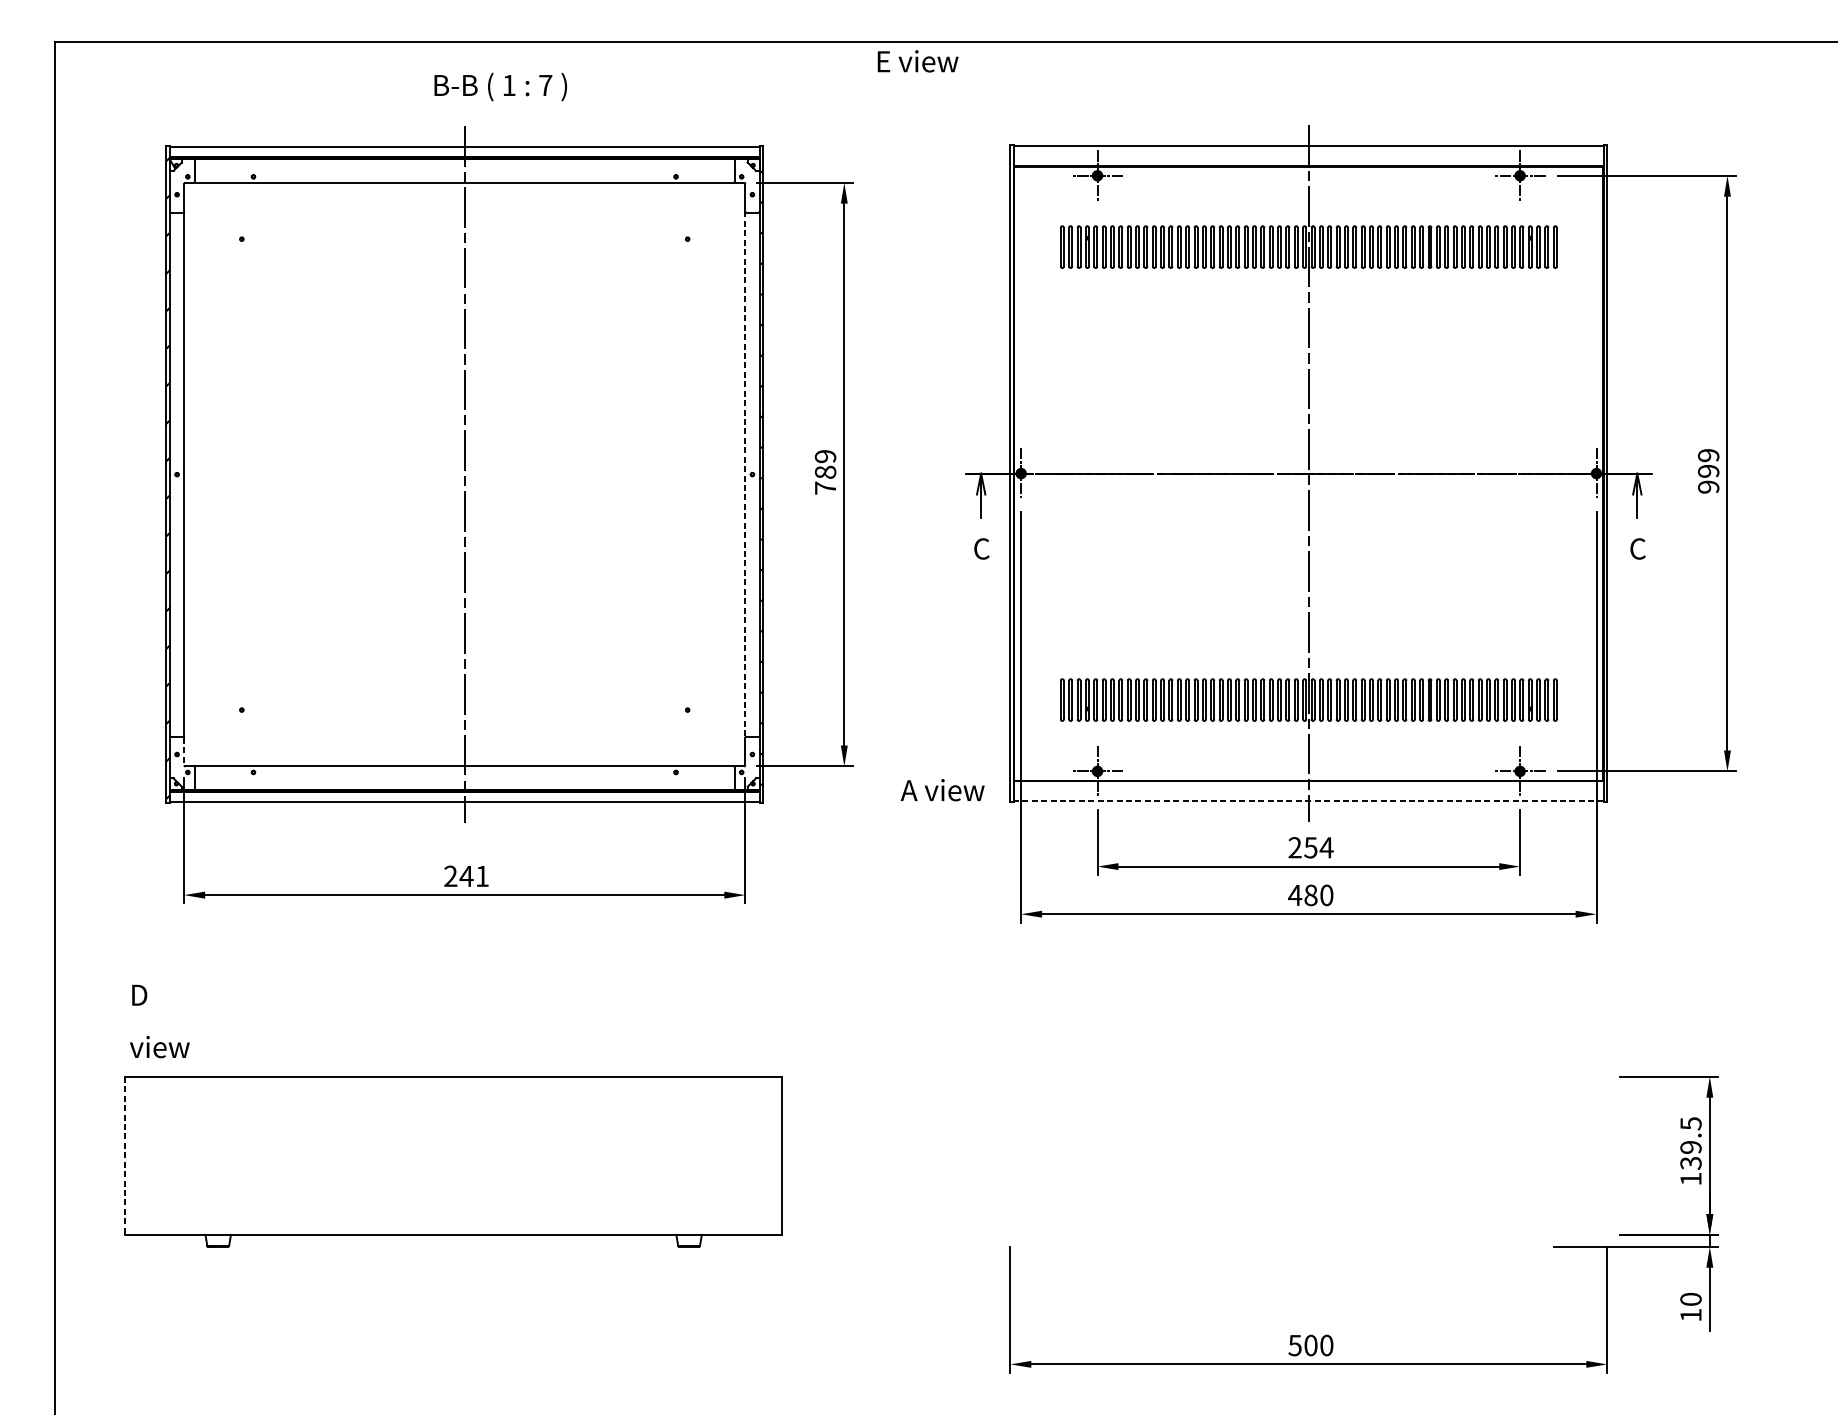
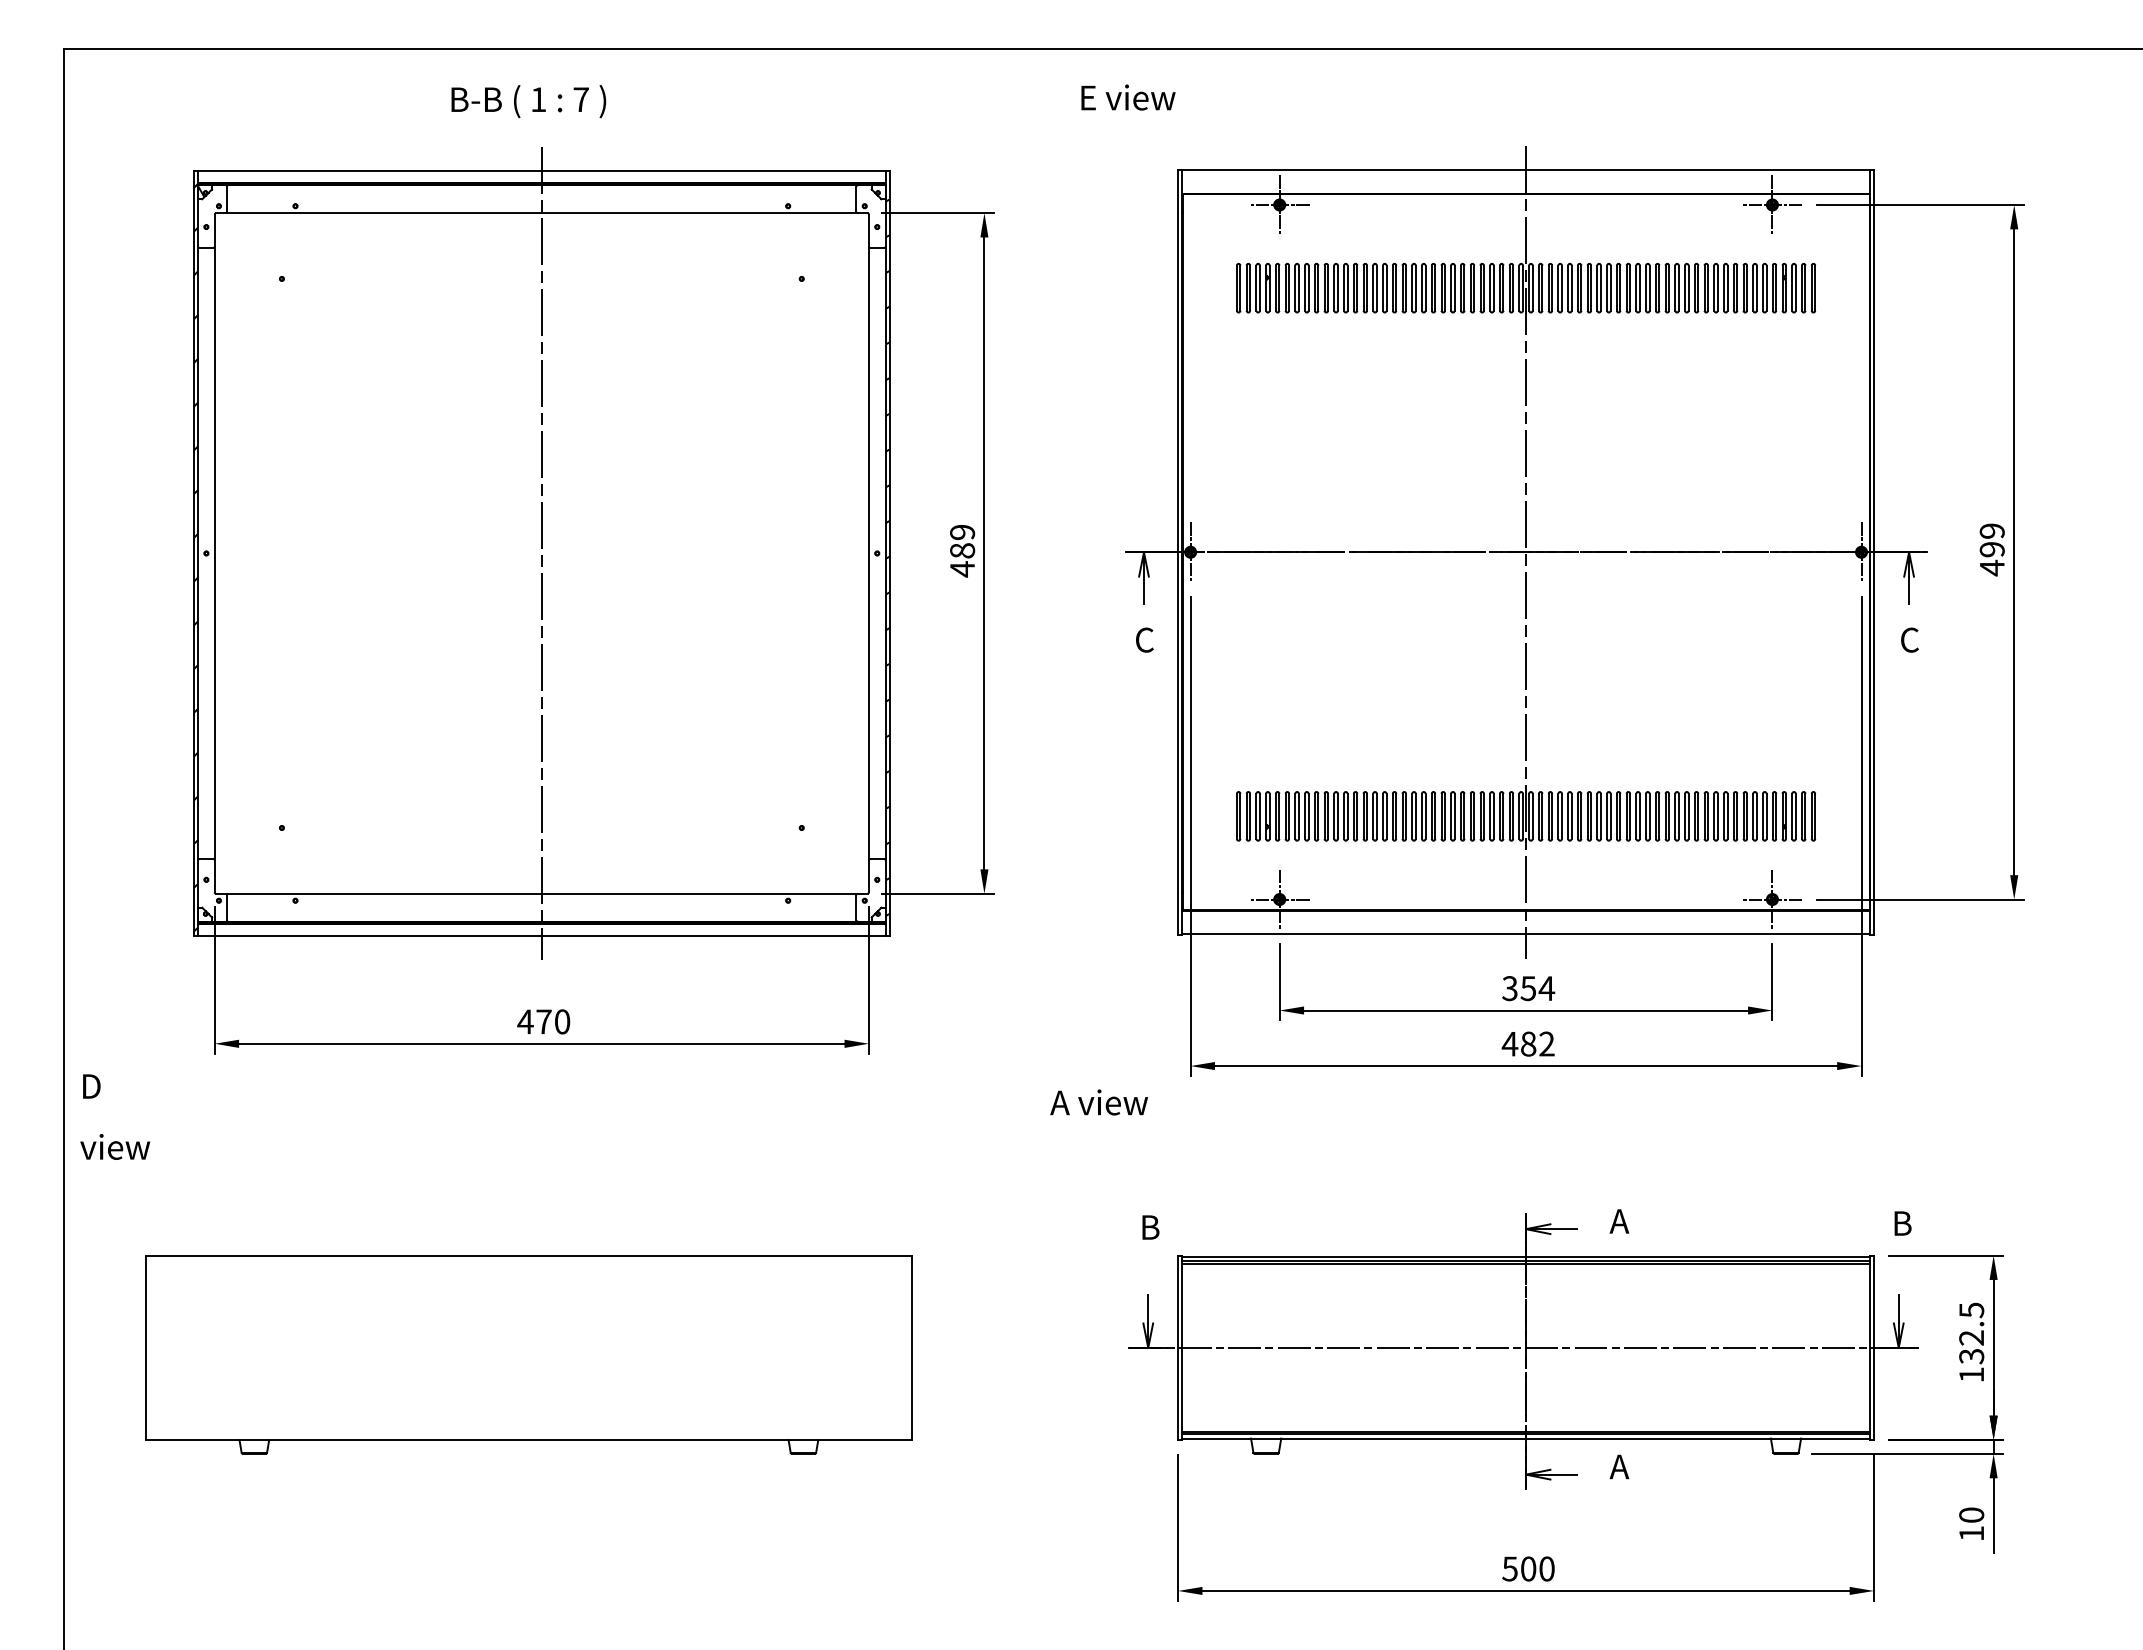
text: (918, 61) -> (1128, 97), moved
text: (500, 87) -> (528, 101), moved
line: (744, 474) -> (868, 553), dashed -> solid
text: (1707, 486) -> (1991, 567), 999 -> 499
text: (825, 488) -> (962, 569), 789 -> 489
line: (184, 751) -> (214, 876), dashed -> solid
text: (942, 790) -> (1098, 1102), moved
line: (1309, 801) -> (1526, 934), dashed -> solid
text: (1294, 847) -> (1509, 988), 254 -> 354
text: (466, 876) -> (543, 1021), 241 -> 470
text: (1326, 894) -> (1546, 1043), 480 -> 482
text: (160, 1020) -> (115, 1116), moved
text: (1690, 1147) -> (1971, 1337), 139.5 -> 132.5
line: (125, 1156) -> (146, 1348), dashed -> solid
part: (1306, 1157) -> (1523, 1349), added

